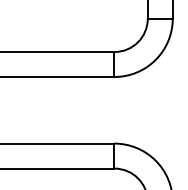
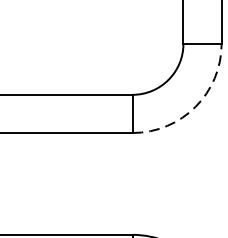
arc: (155, 59) -> (195, 106), solid -> dashed

